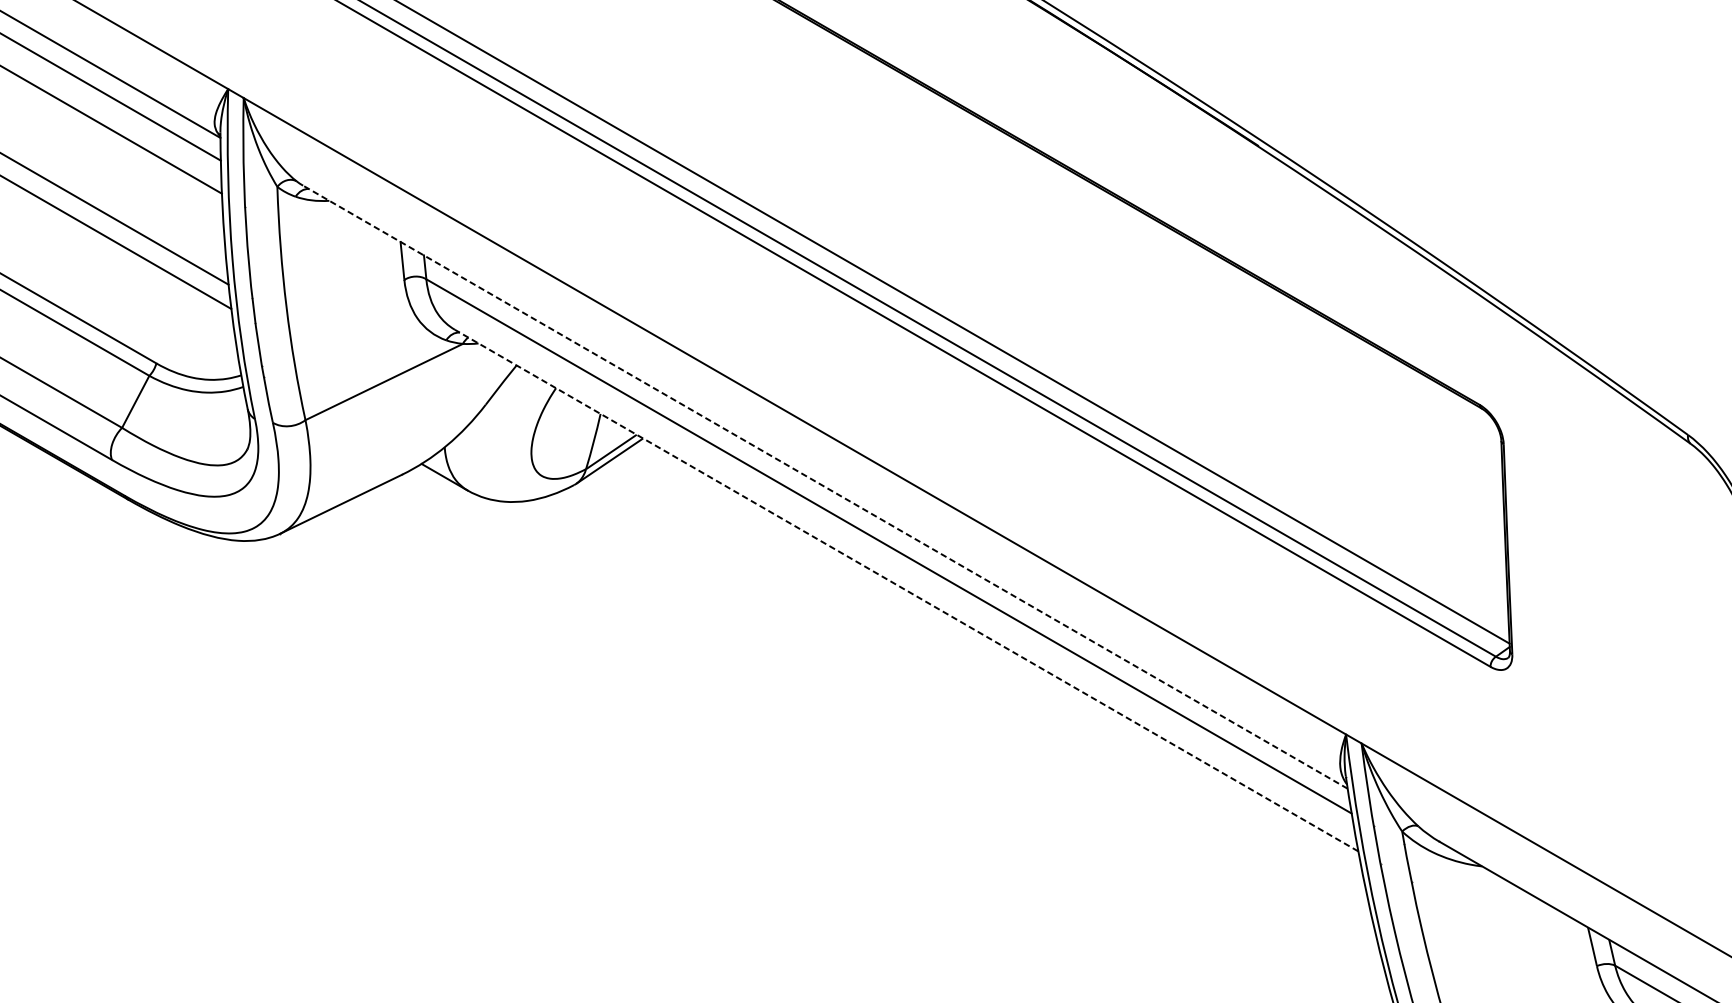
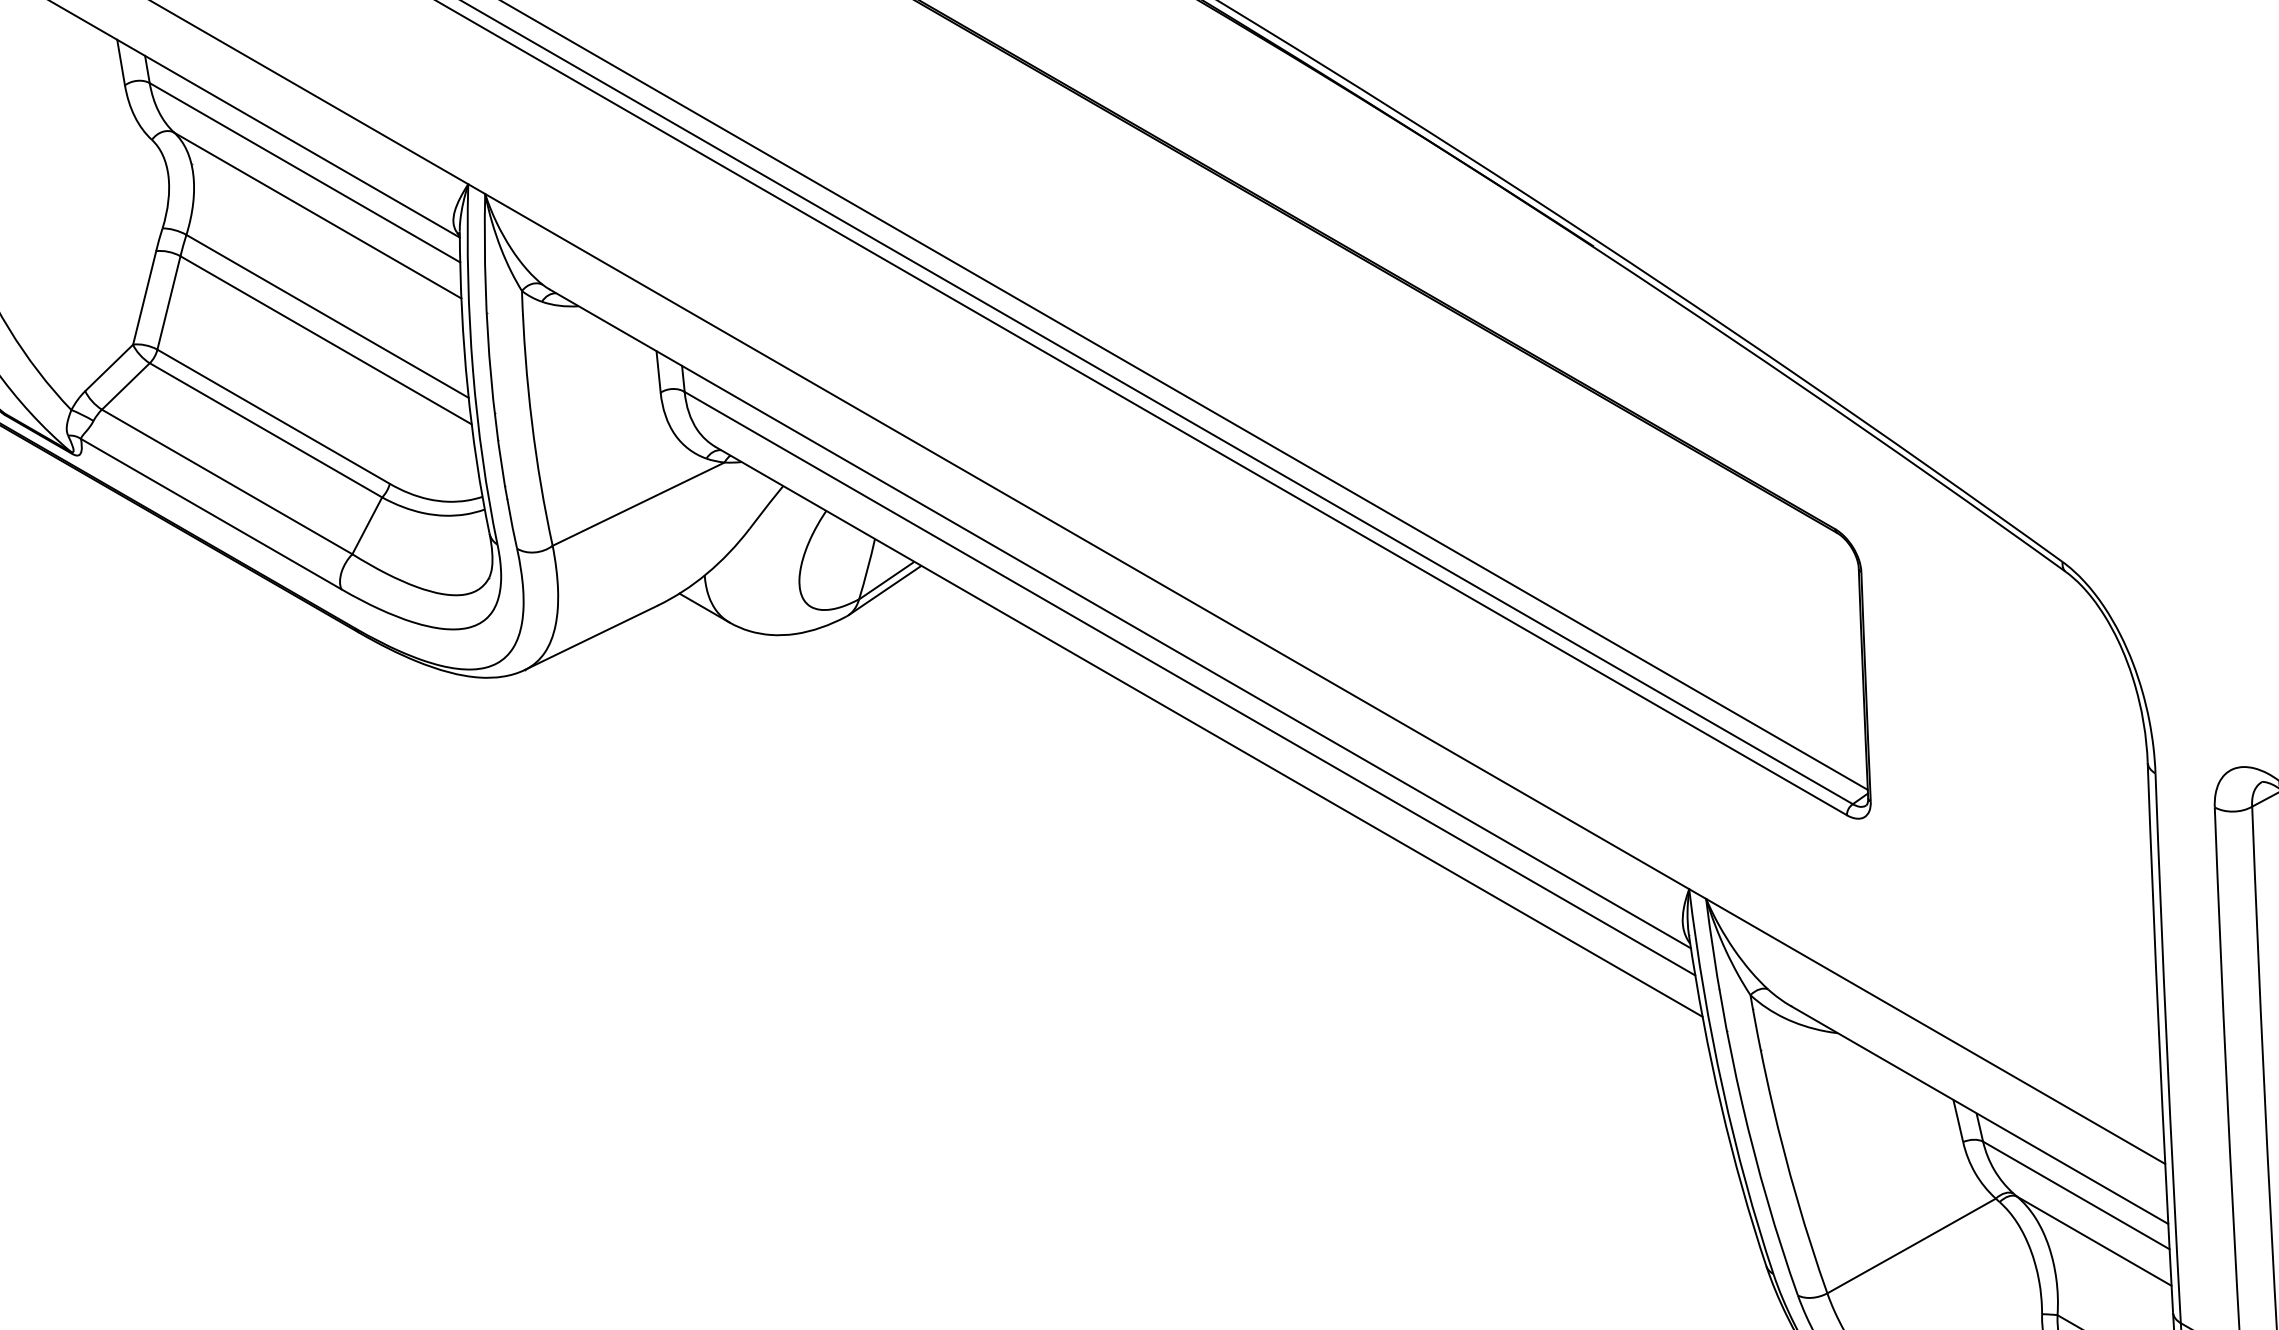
line: (825, 487) -> (1120, 619), dashed -> solid
line: (906, 590) -> (1209, 731), dashed -> solid

